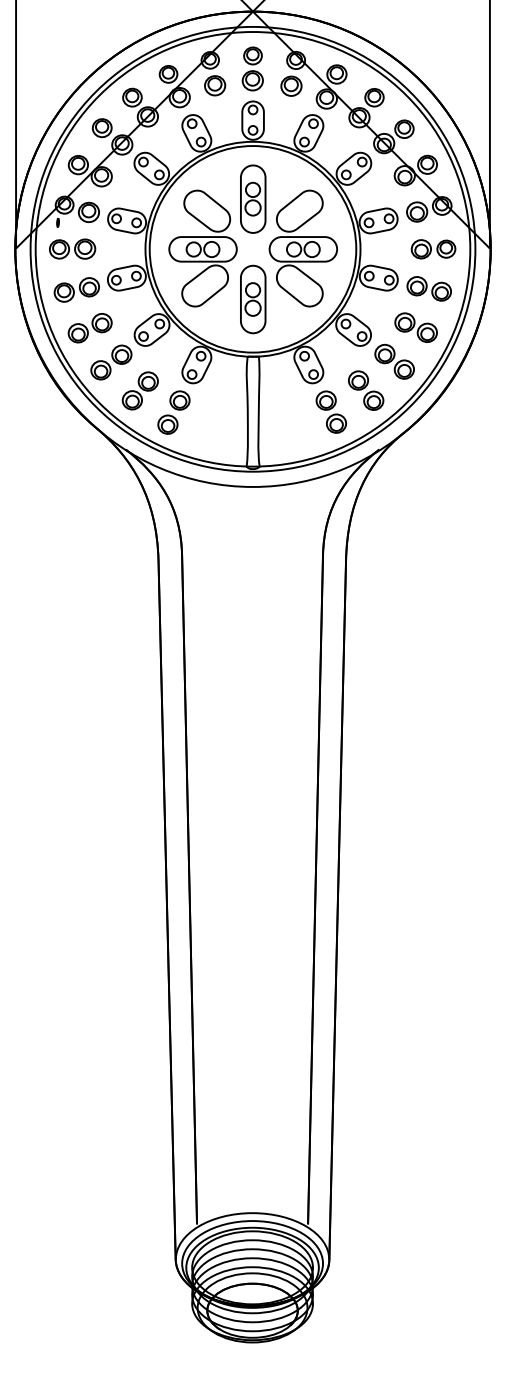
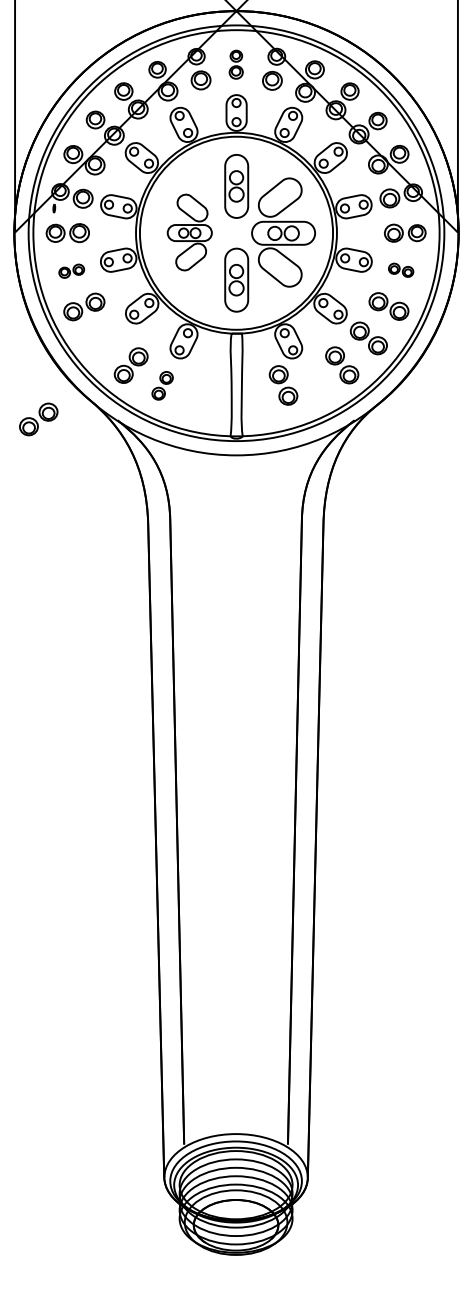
part: (252, 68) -> (236, 64), size x0.7
part: (202, 248) -> (189, 232), size x0.7
part: (428, 288) -> (400, 269), size x0.6
part: (76, 289) -> (71, 270), size x0.6
part: (111, 362) -> (38, 419), moved
part: (330, 411) -> (282, 384), moved
part: (173, 412) -> (162, 385), size x0.7

